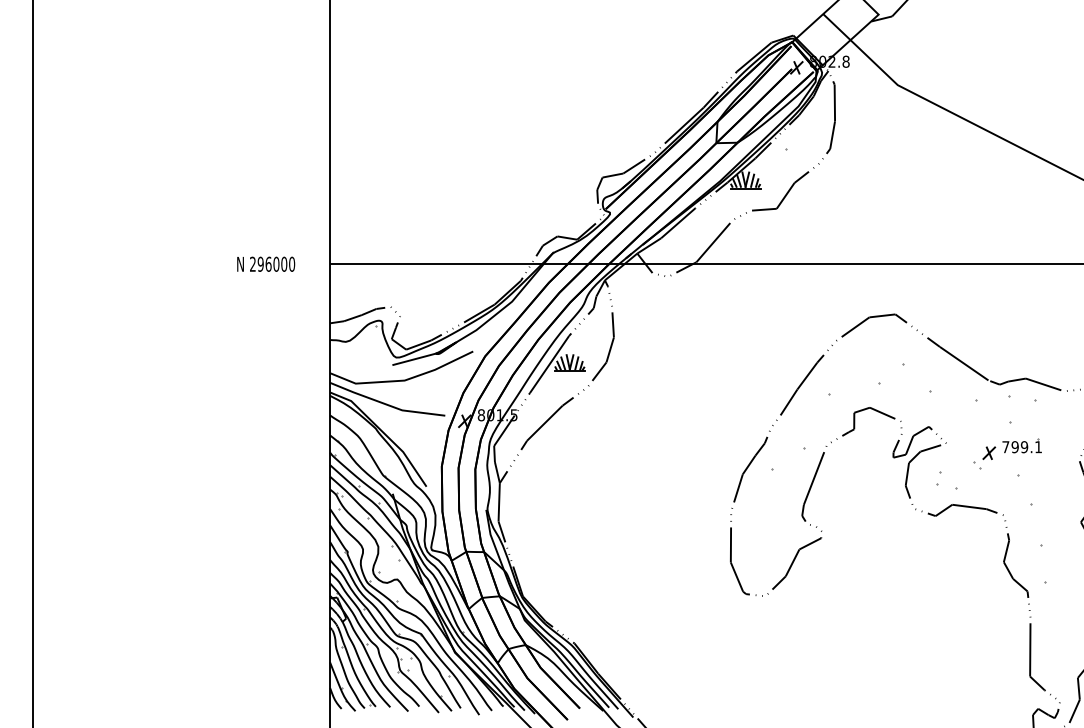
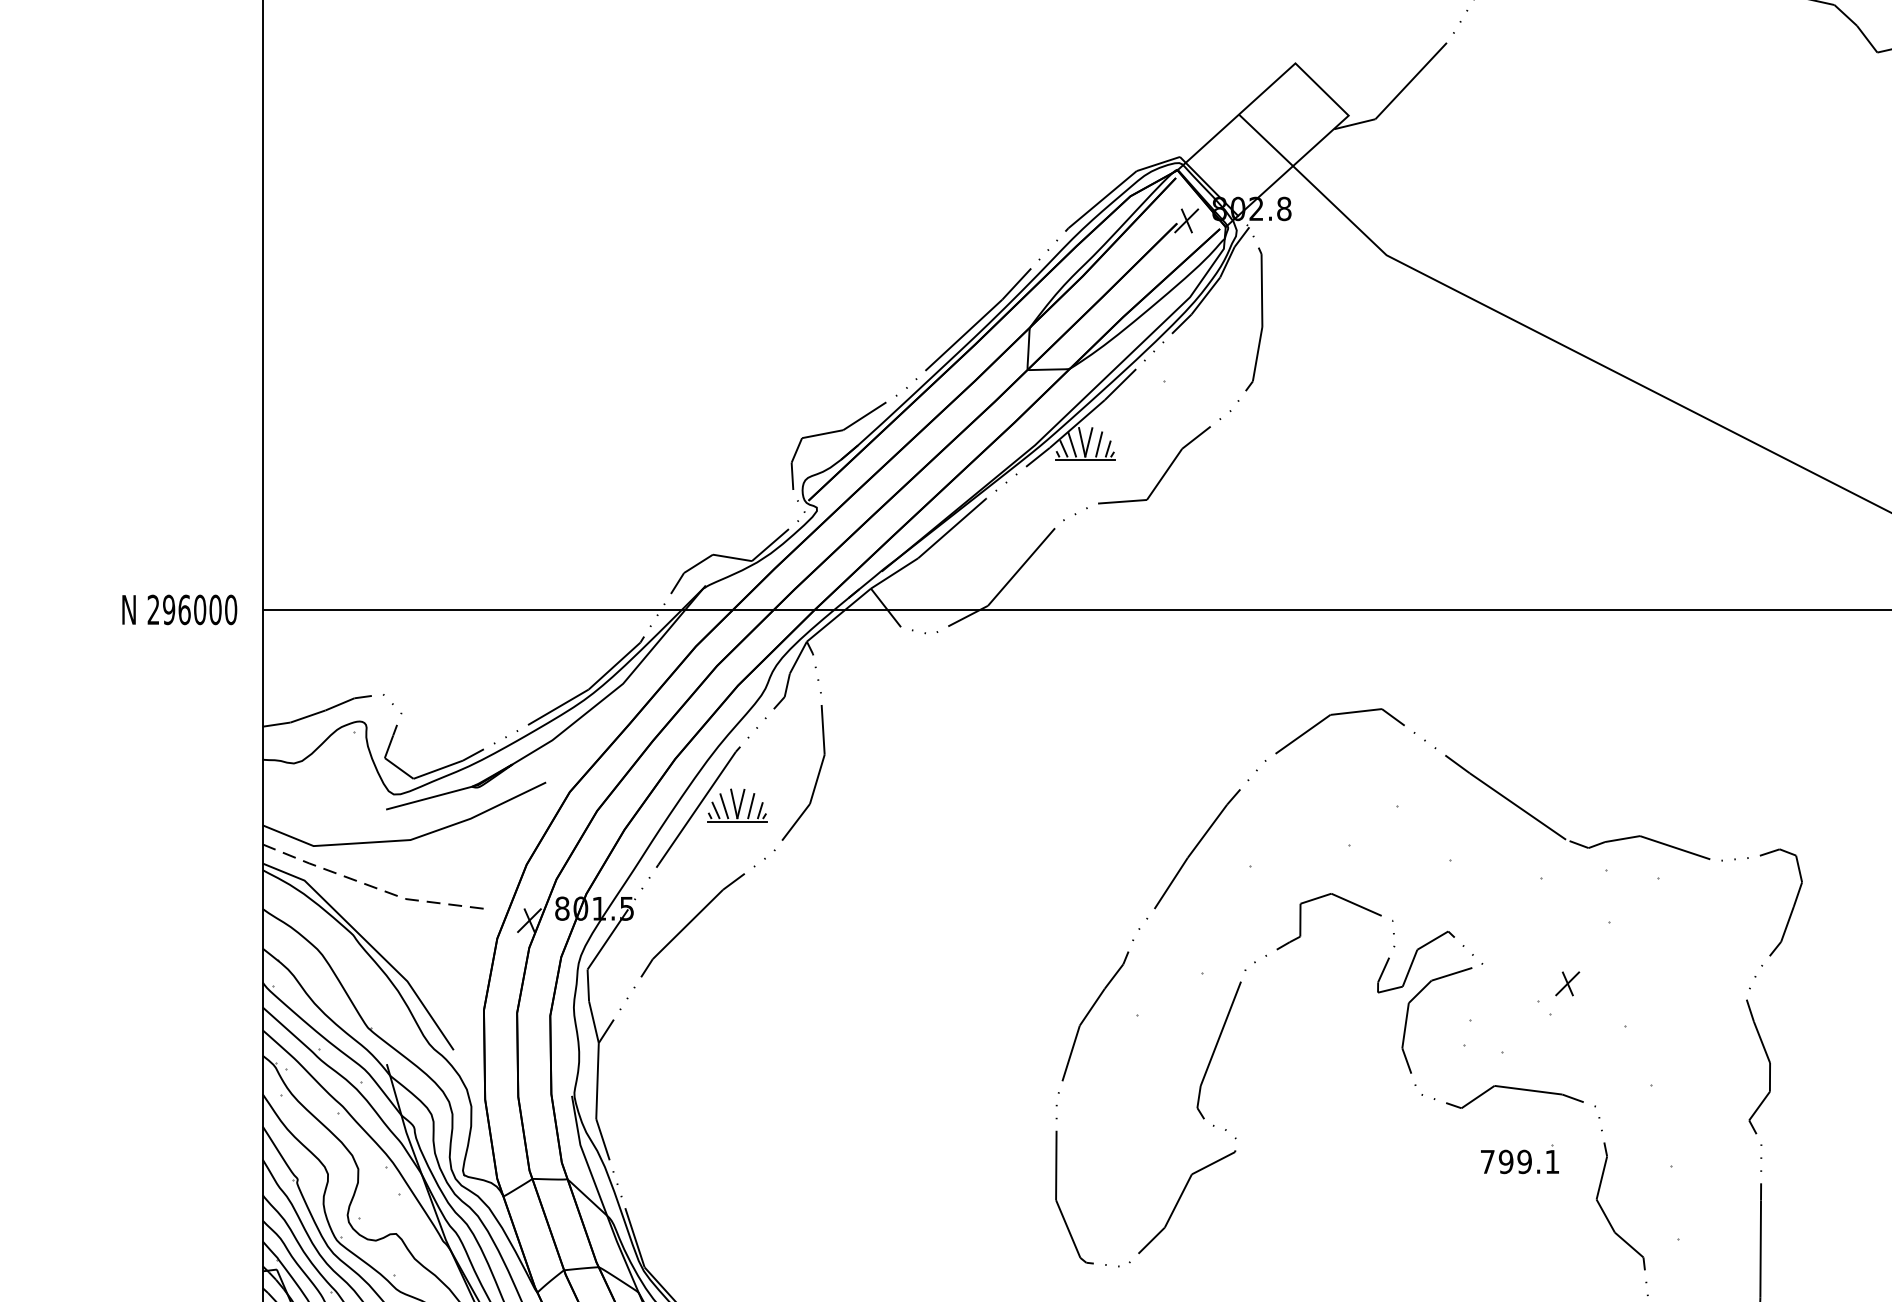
text: (266, 263) -> (180, 608), moved
line: (386, 404) -> (374, 887), solid -> dashed
part: (1021, 445) -> (1518, 1158), moved

